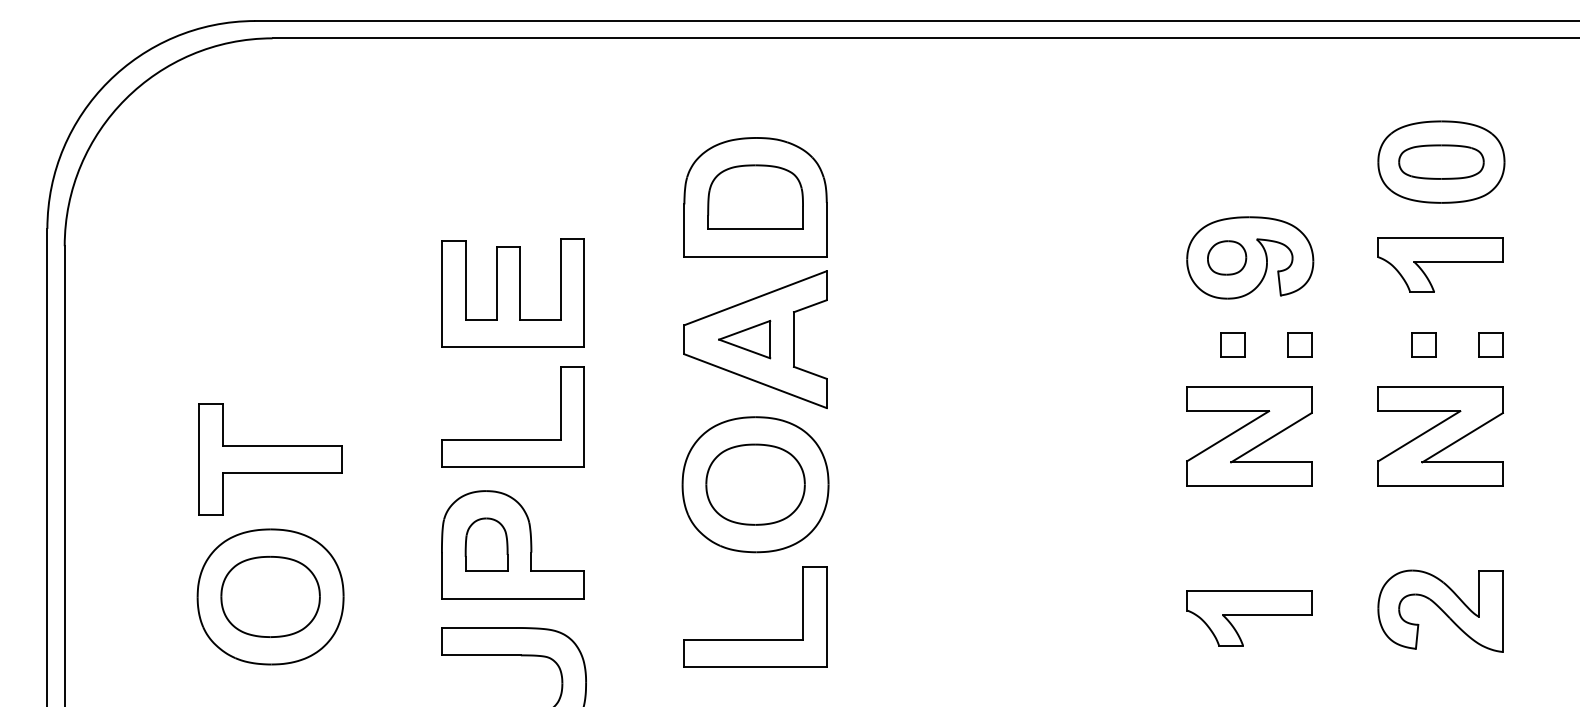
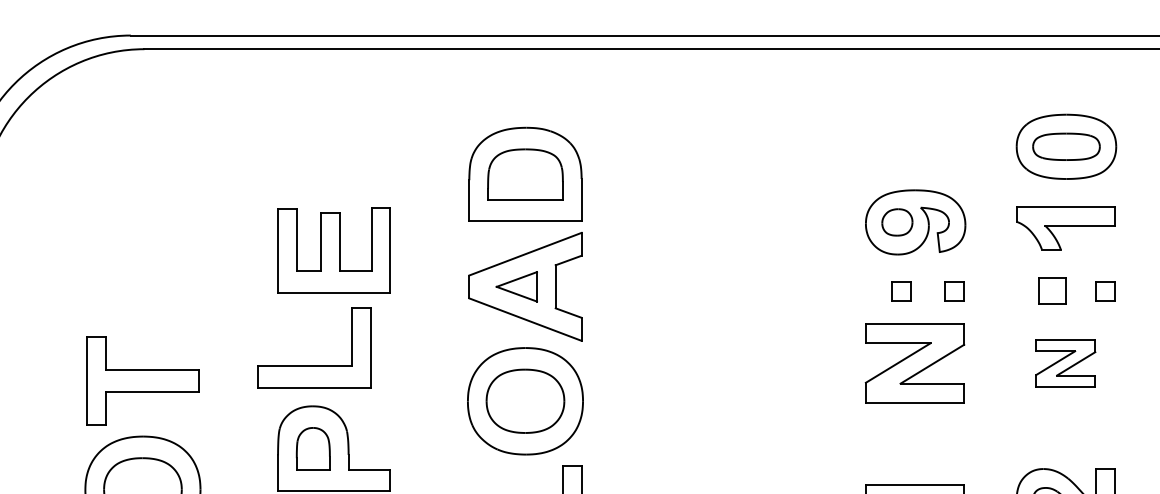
part: (1423, 344) -> (1052, 290), size x1.4
part: (1440, 436) -> (1065, 363), size x0.6
part: (512, 439) -> (314, 365), moved

